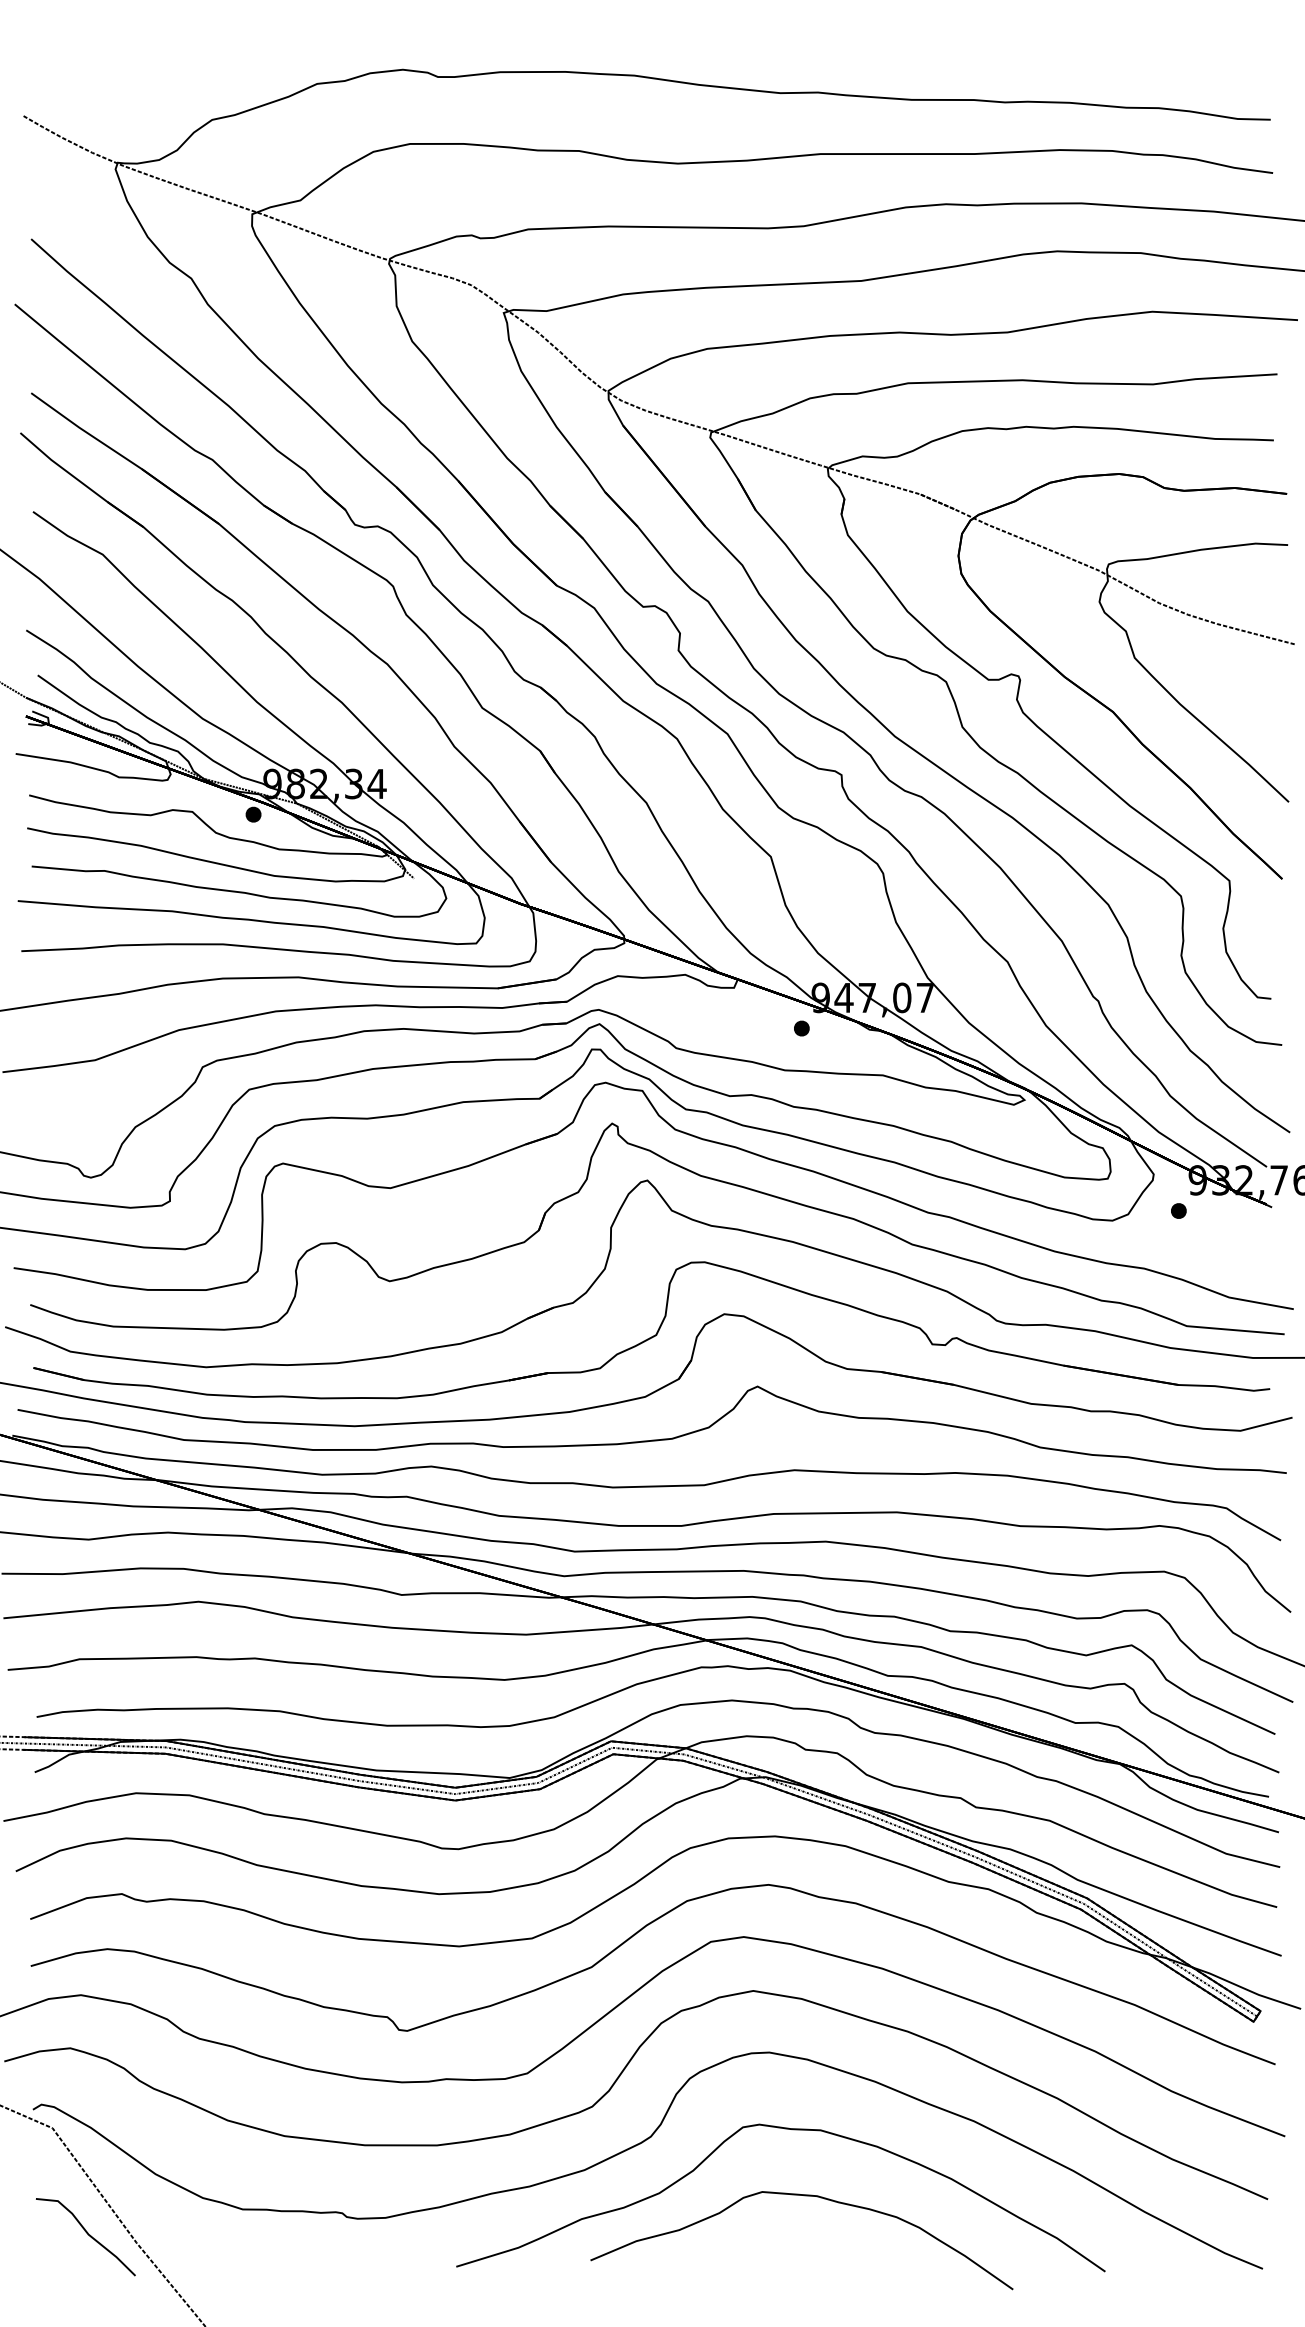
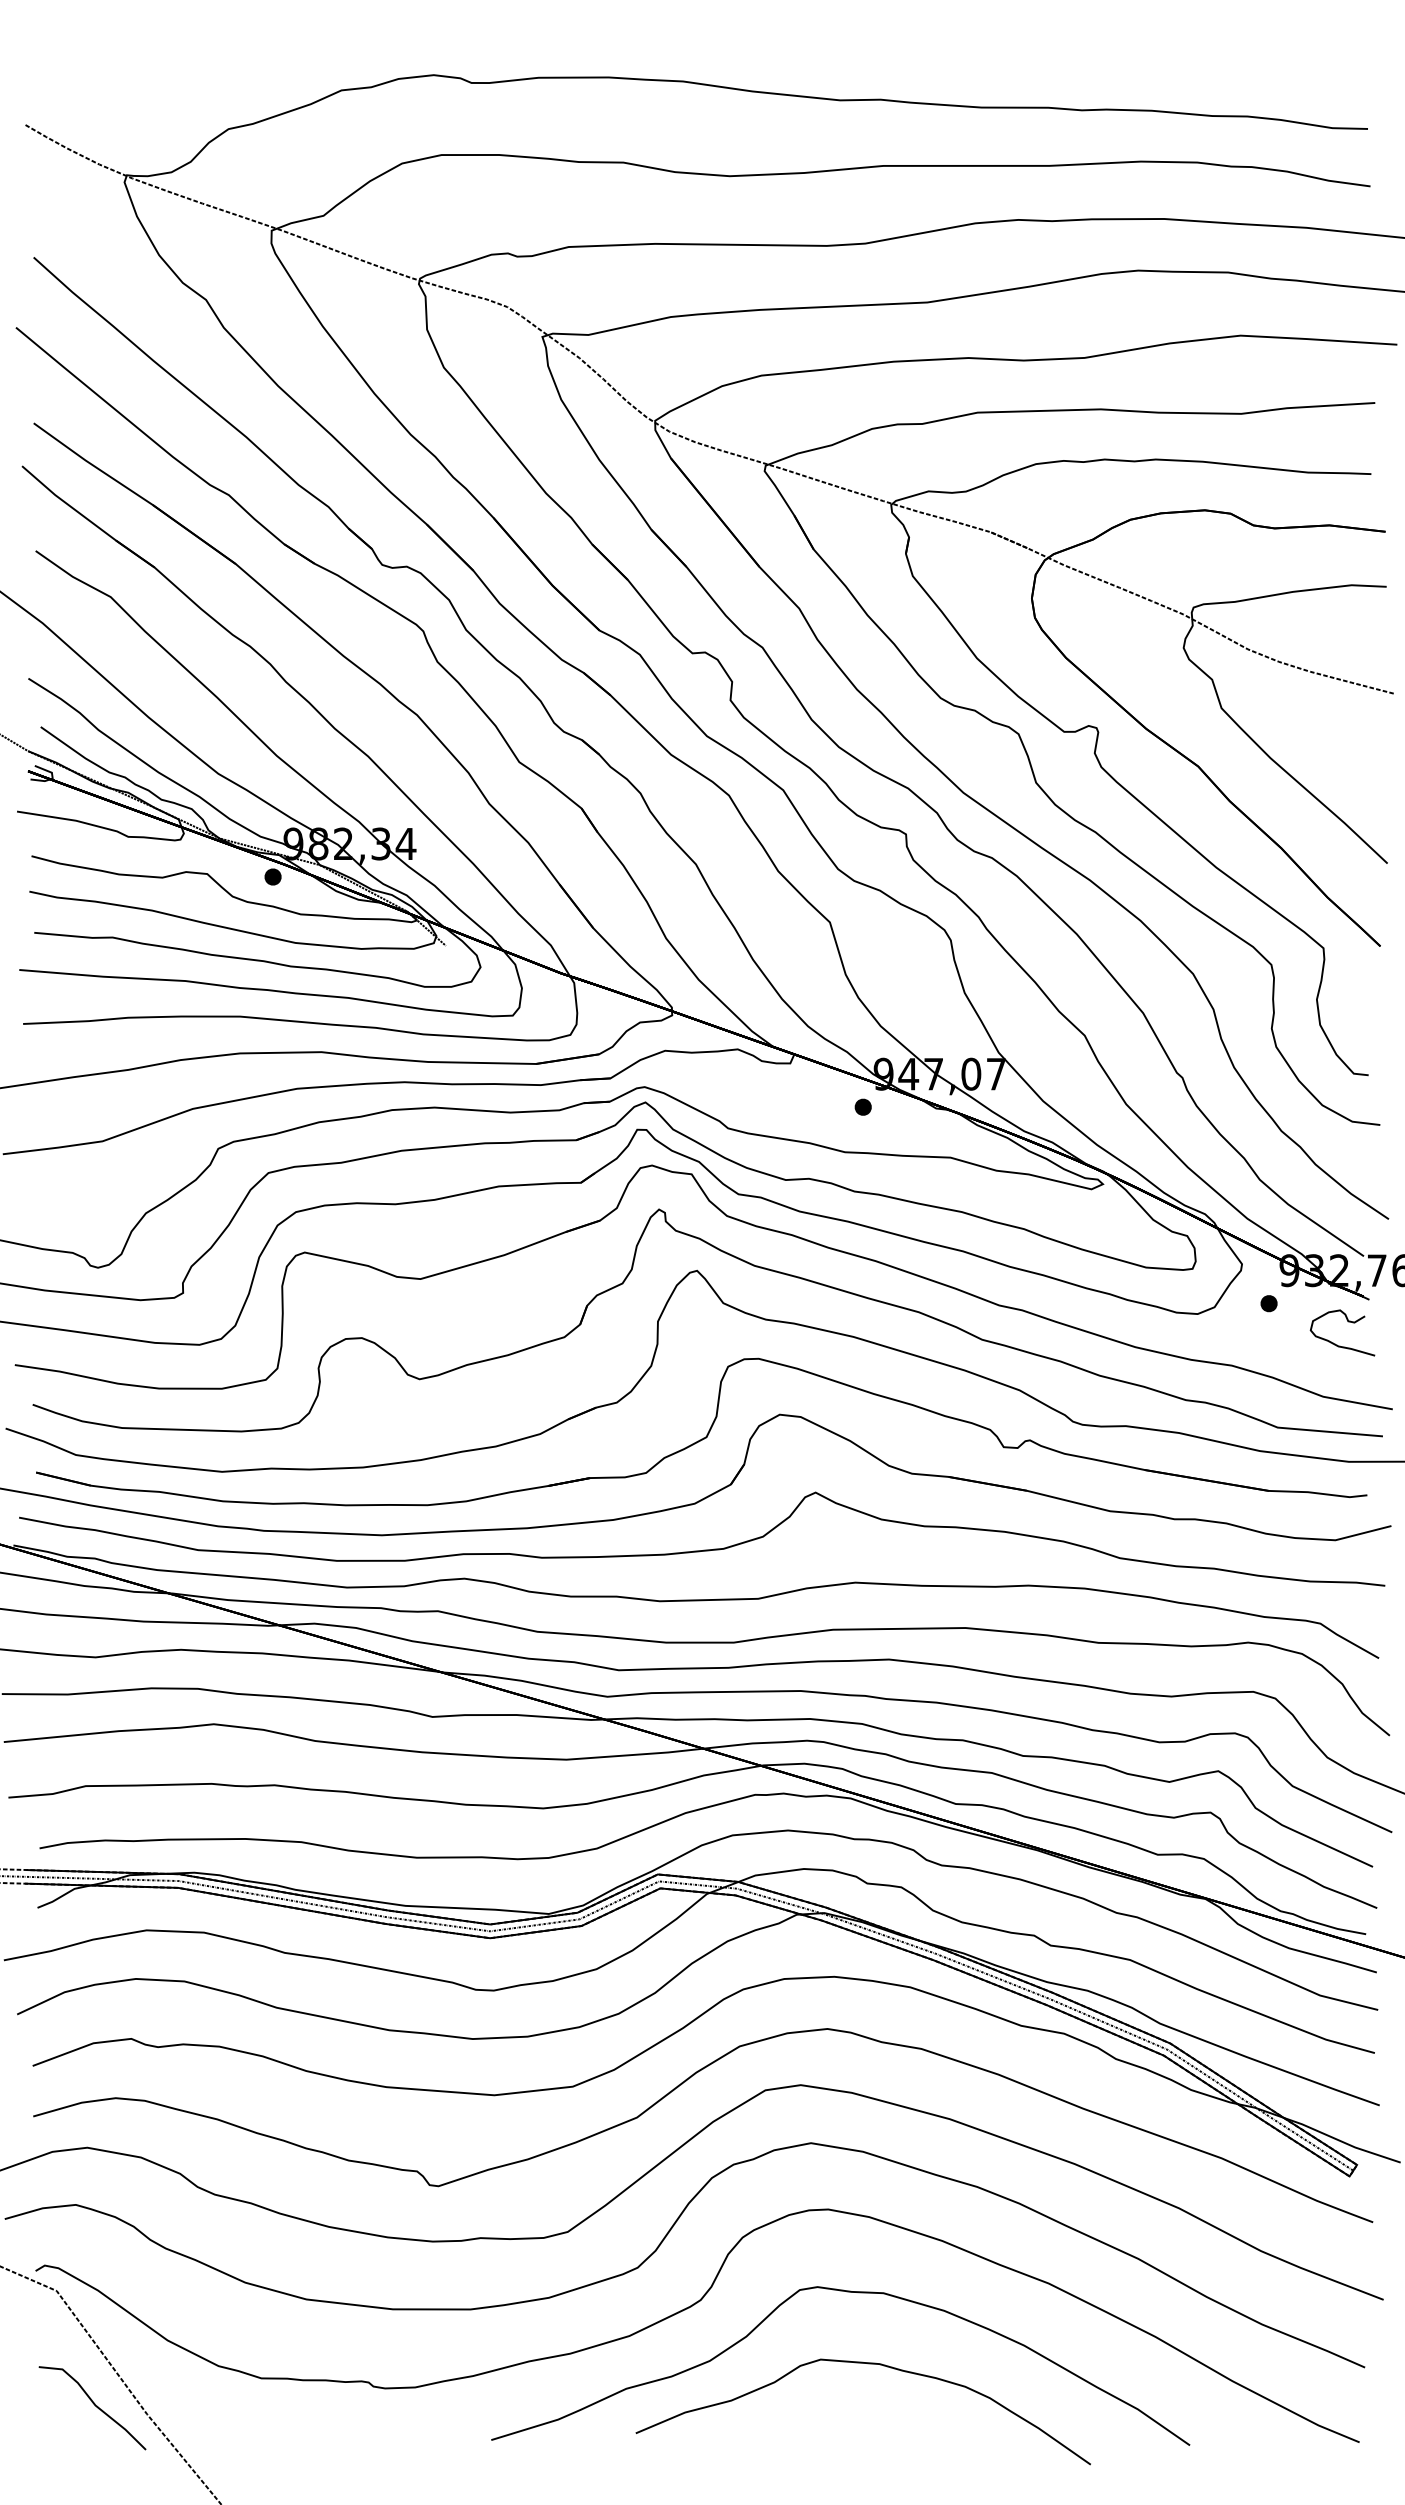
curve: (1252, 1228) -> (1348, 1322), added

